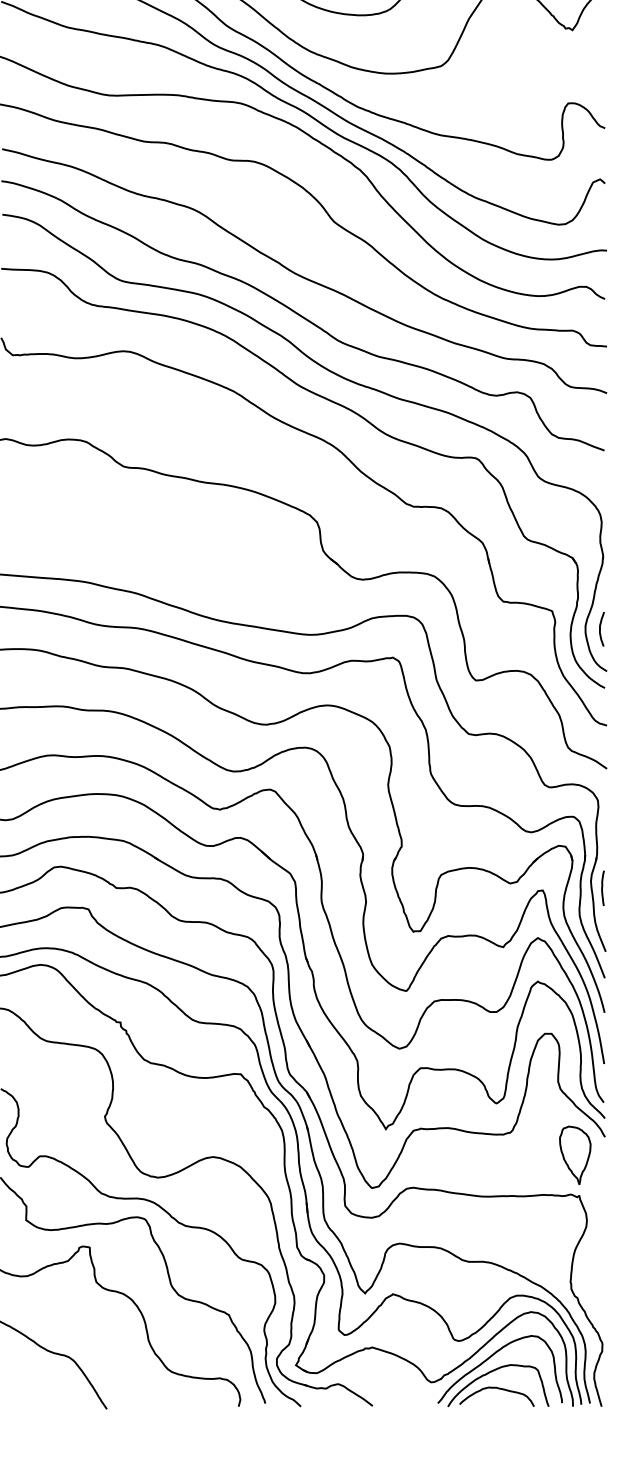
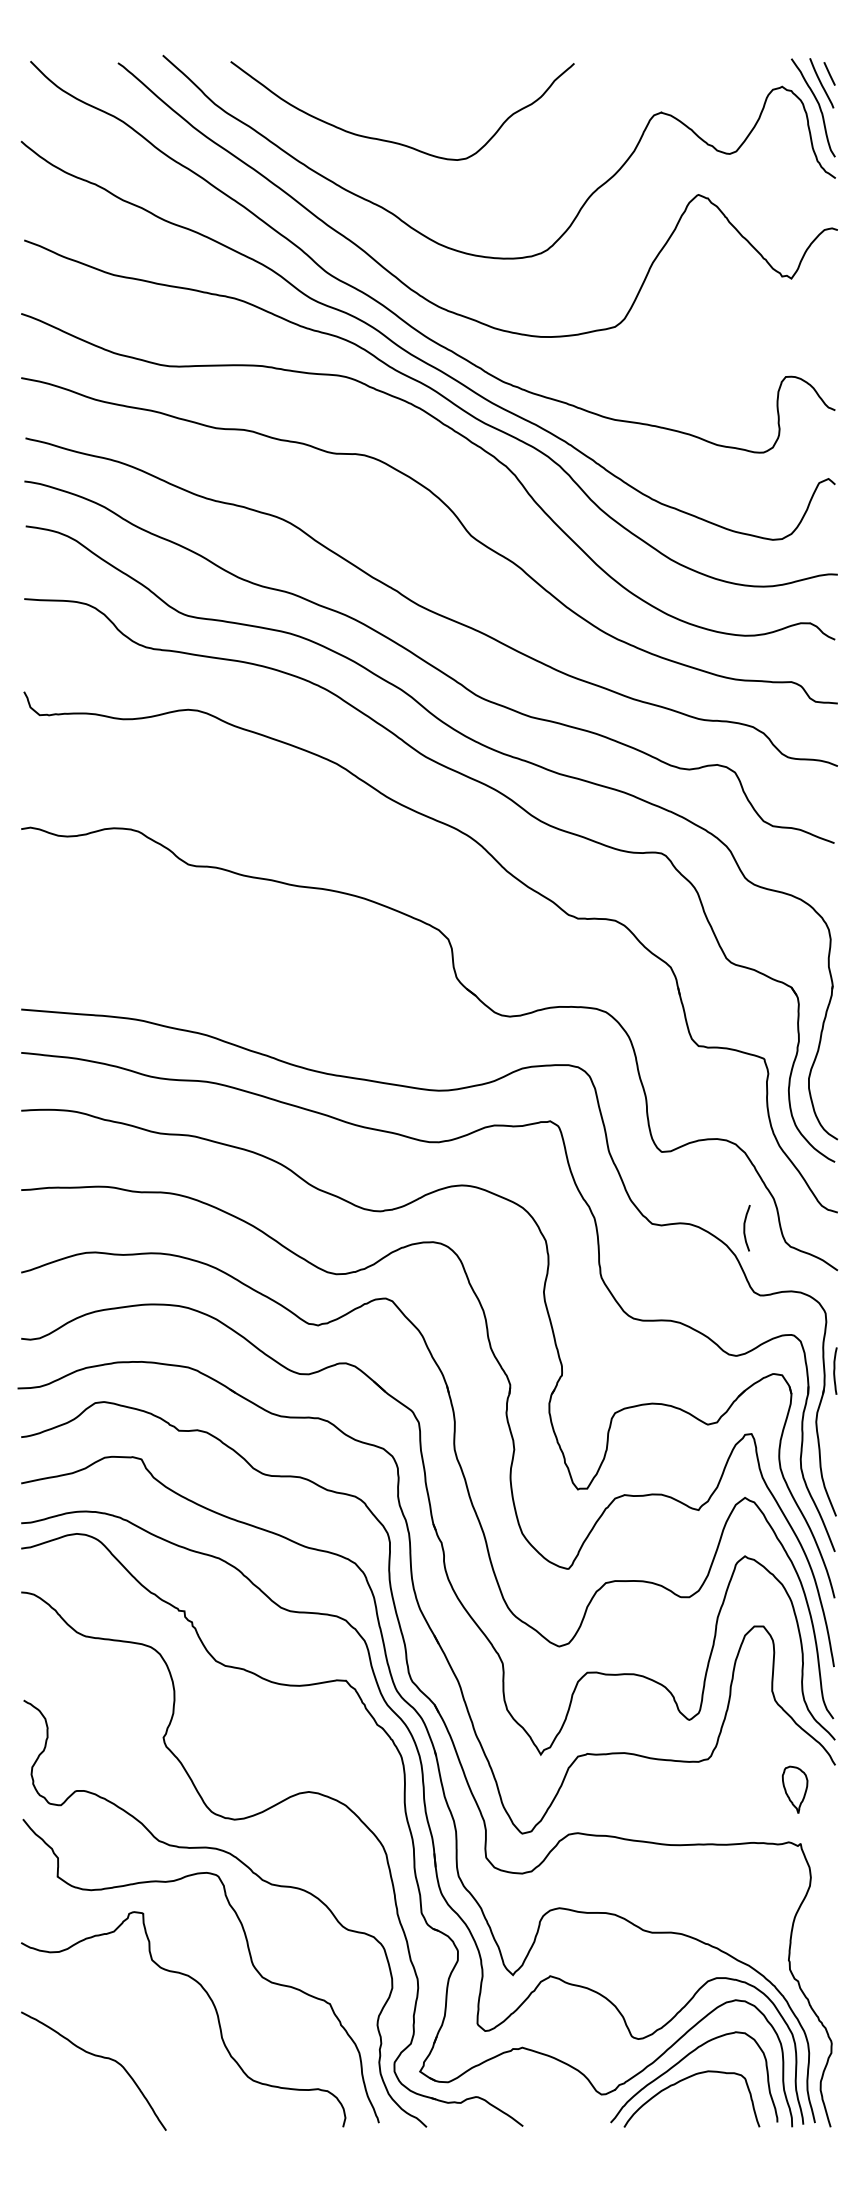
curve: (600, 629) -> (745, 1228), moved
curve: (603, 887) -> (835, 1370), moved
part: (574, 1155) -> (794, 1789), size x0.6
curve: (497, 1389) -> (690, 2103), removed

